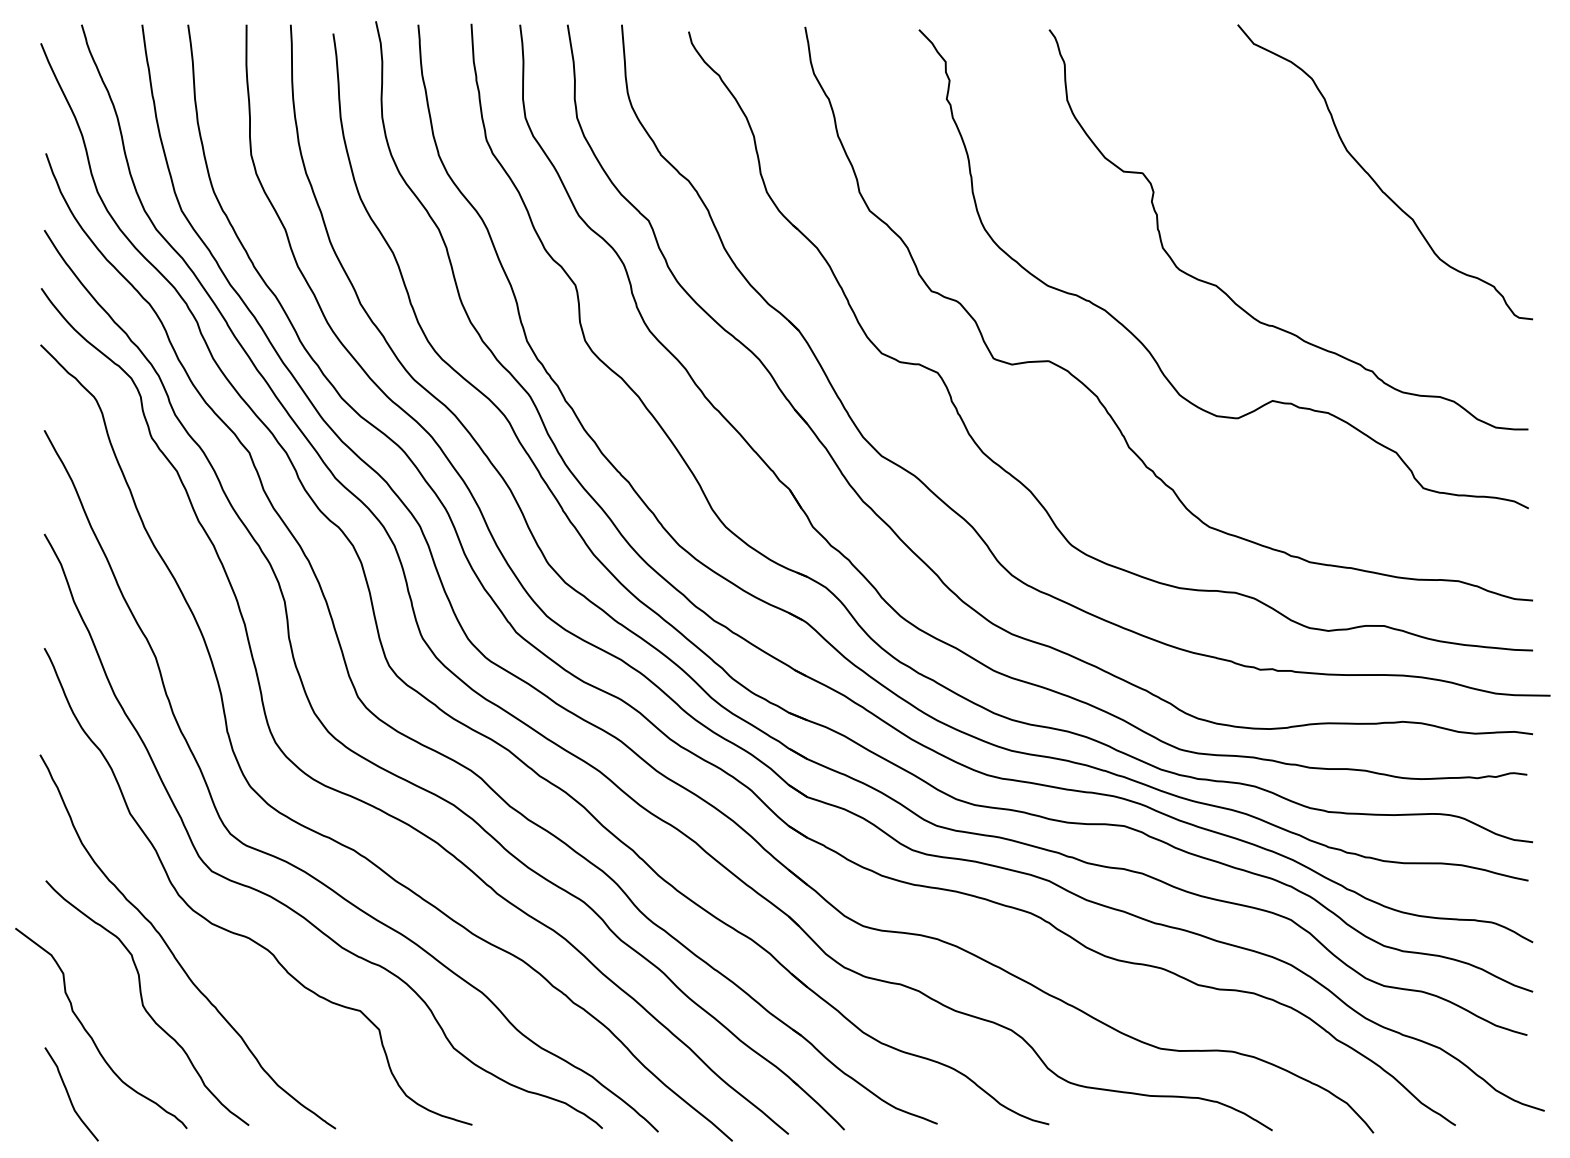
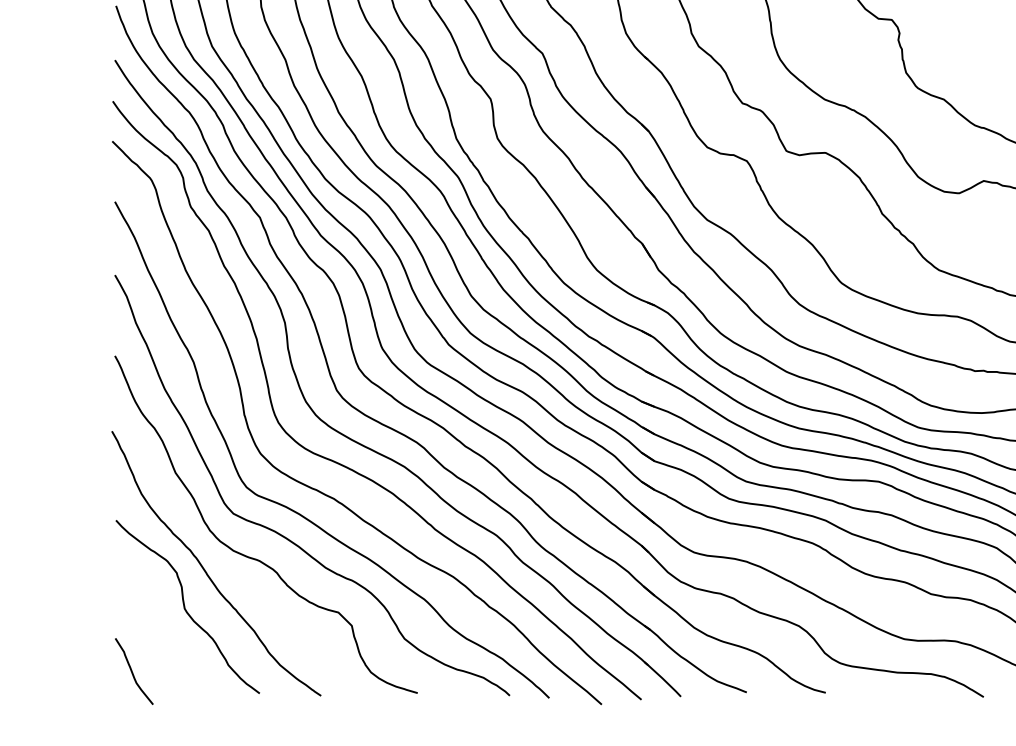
curve: (90, 1034) -> (147, 629), removed

